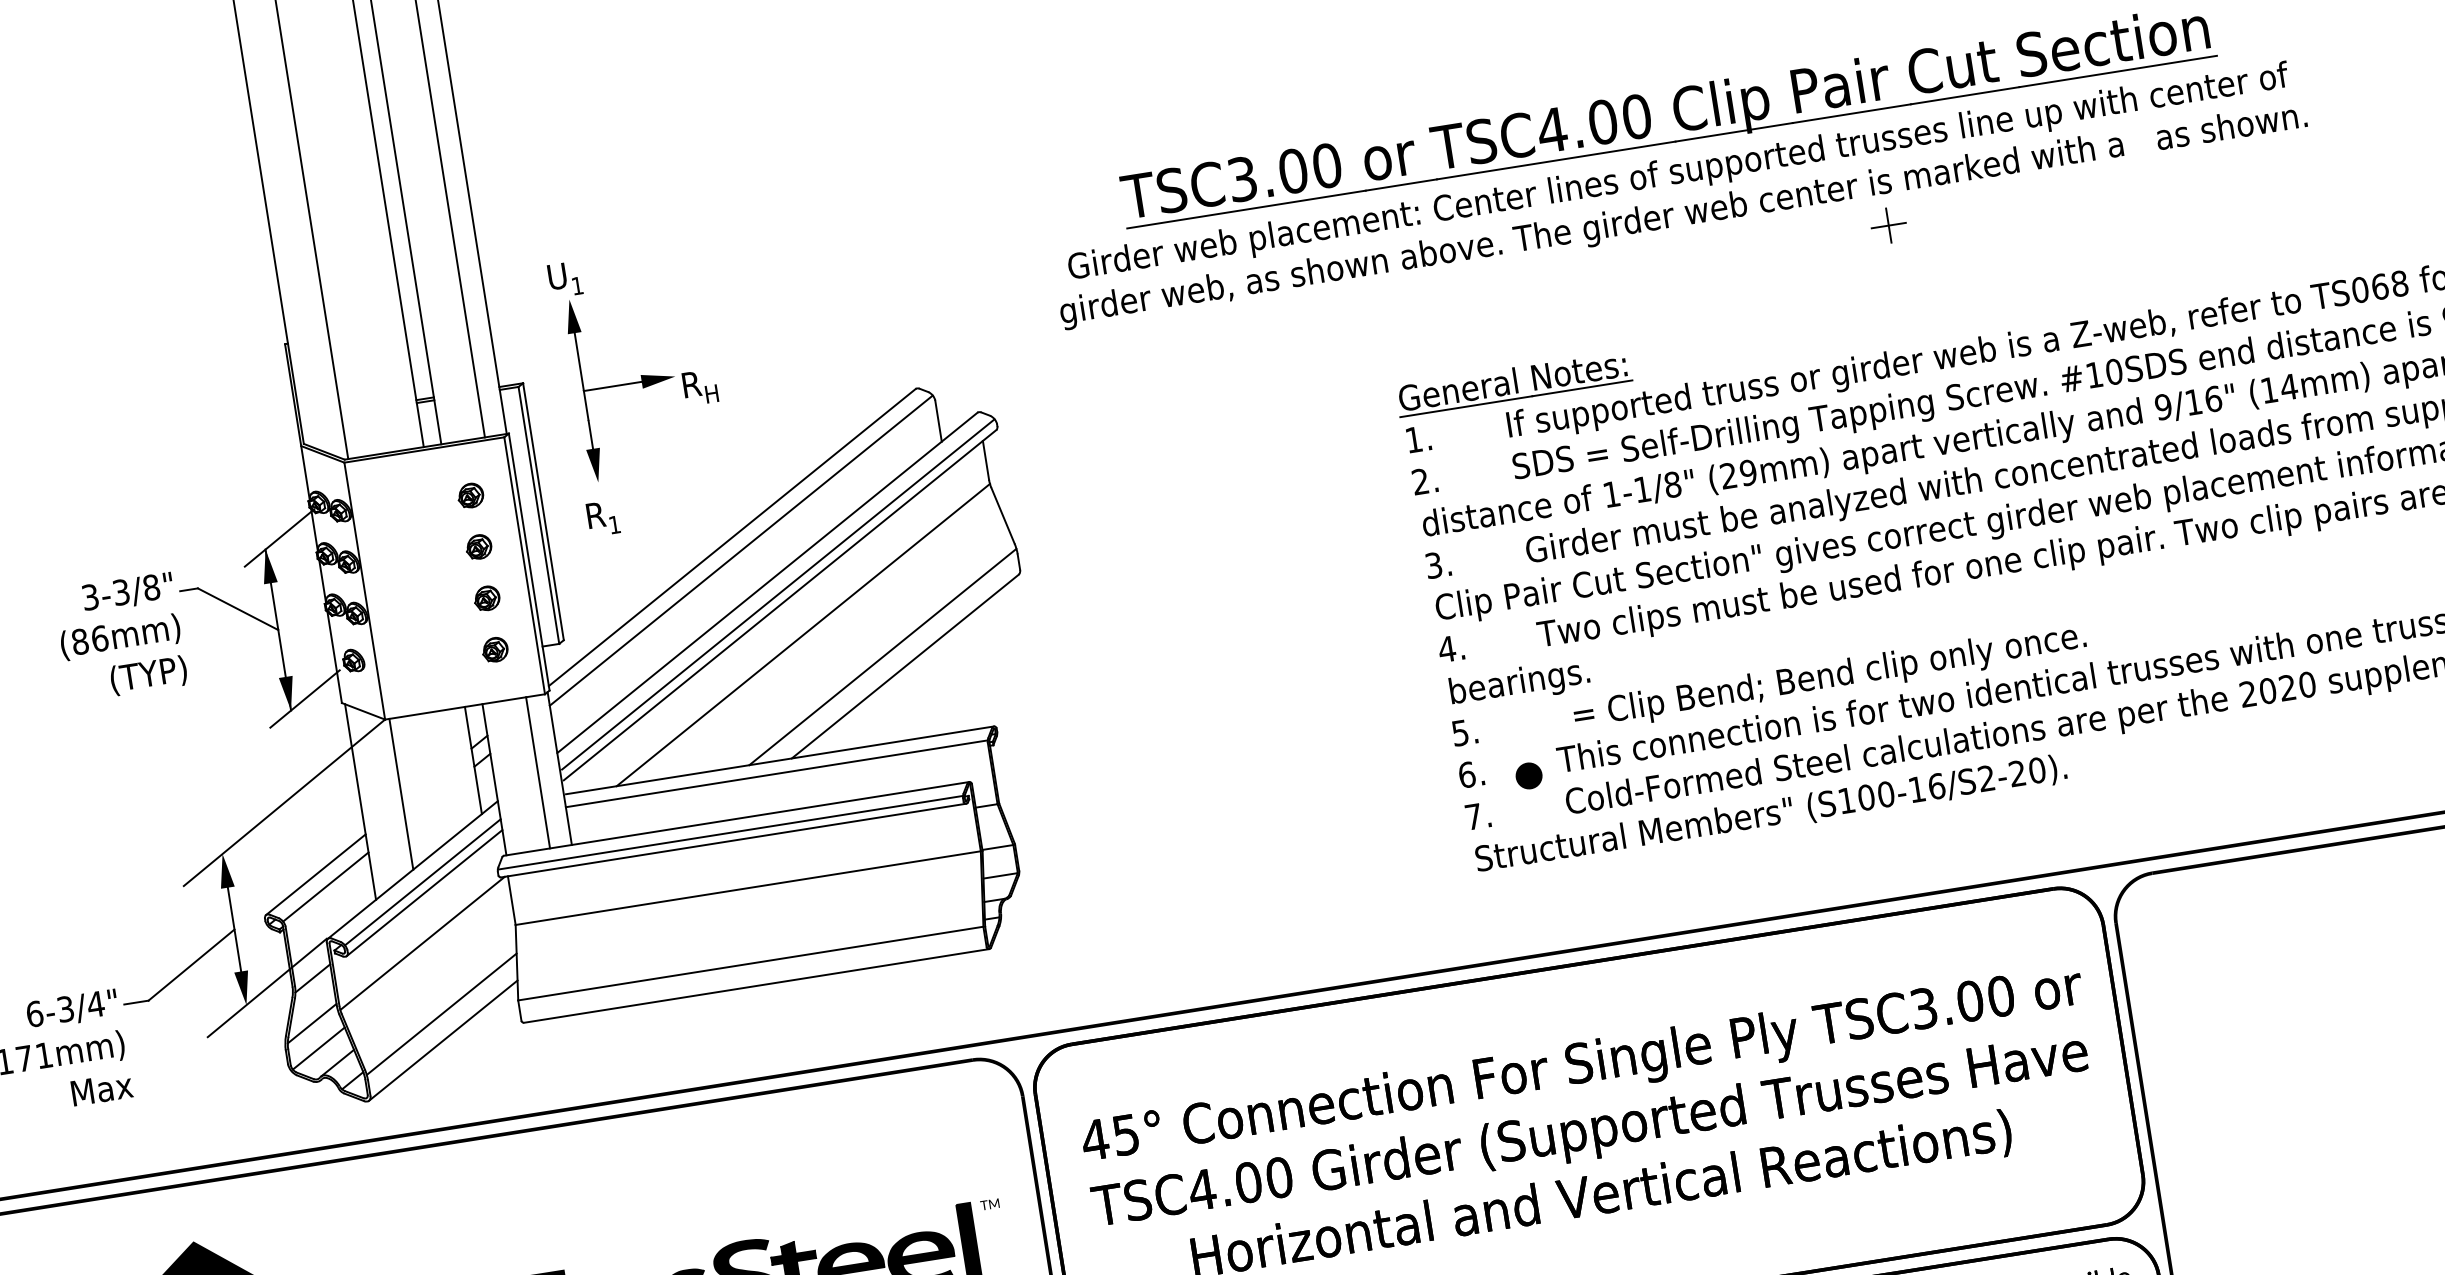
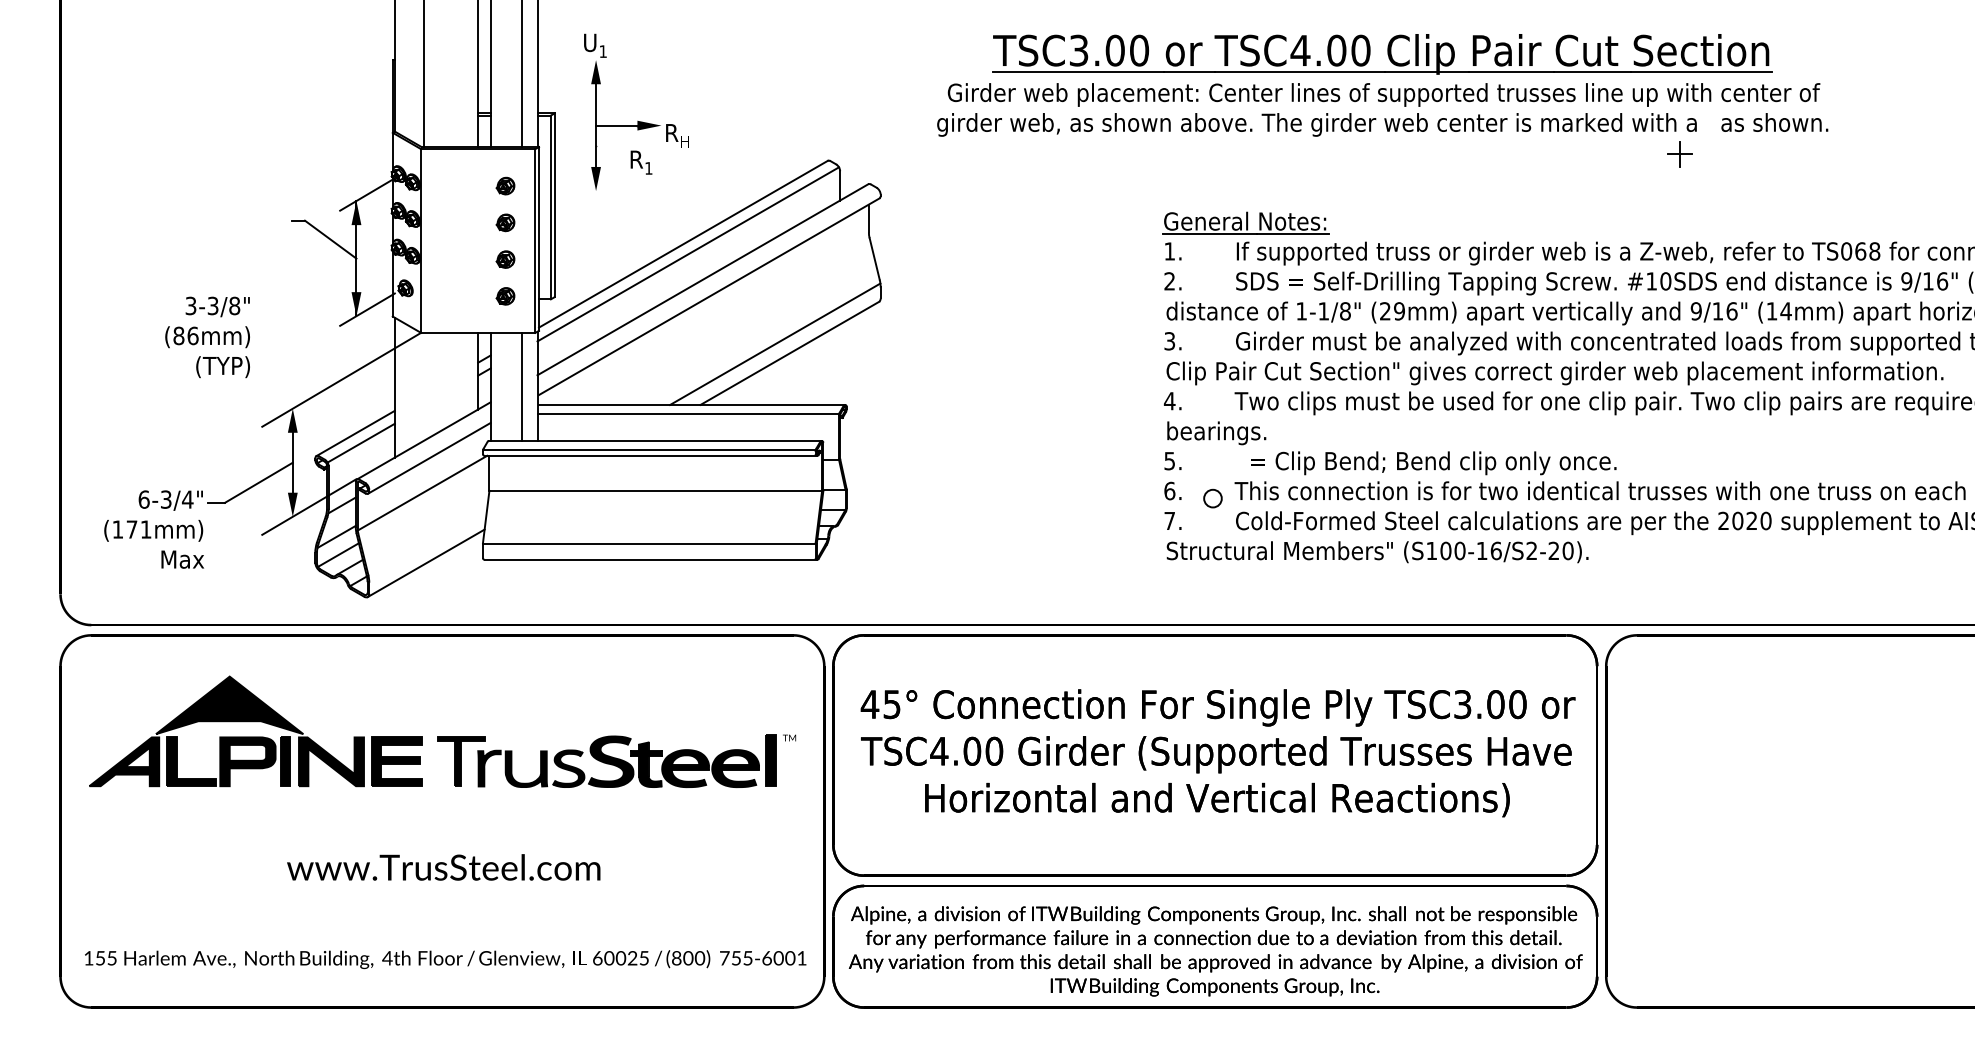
part: (1888, 225) -> (1679, 154), moved
text: (603, 518) -> (641, 162), moved
line: (778, 593) -> (709, 288), removed
line: (803, 634) -> (722, 319), removed
text: (120, 637) -> (207, 337), moved
fill: (1528, 775) -> (1212, 498), removed
line: (401, 793) -> (424, 386), removed
line: (422, 882) -> (429, 450), removed
line: (440, 1014) -> (427, 544), removed

